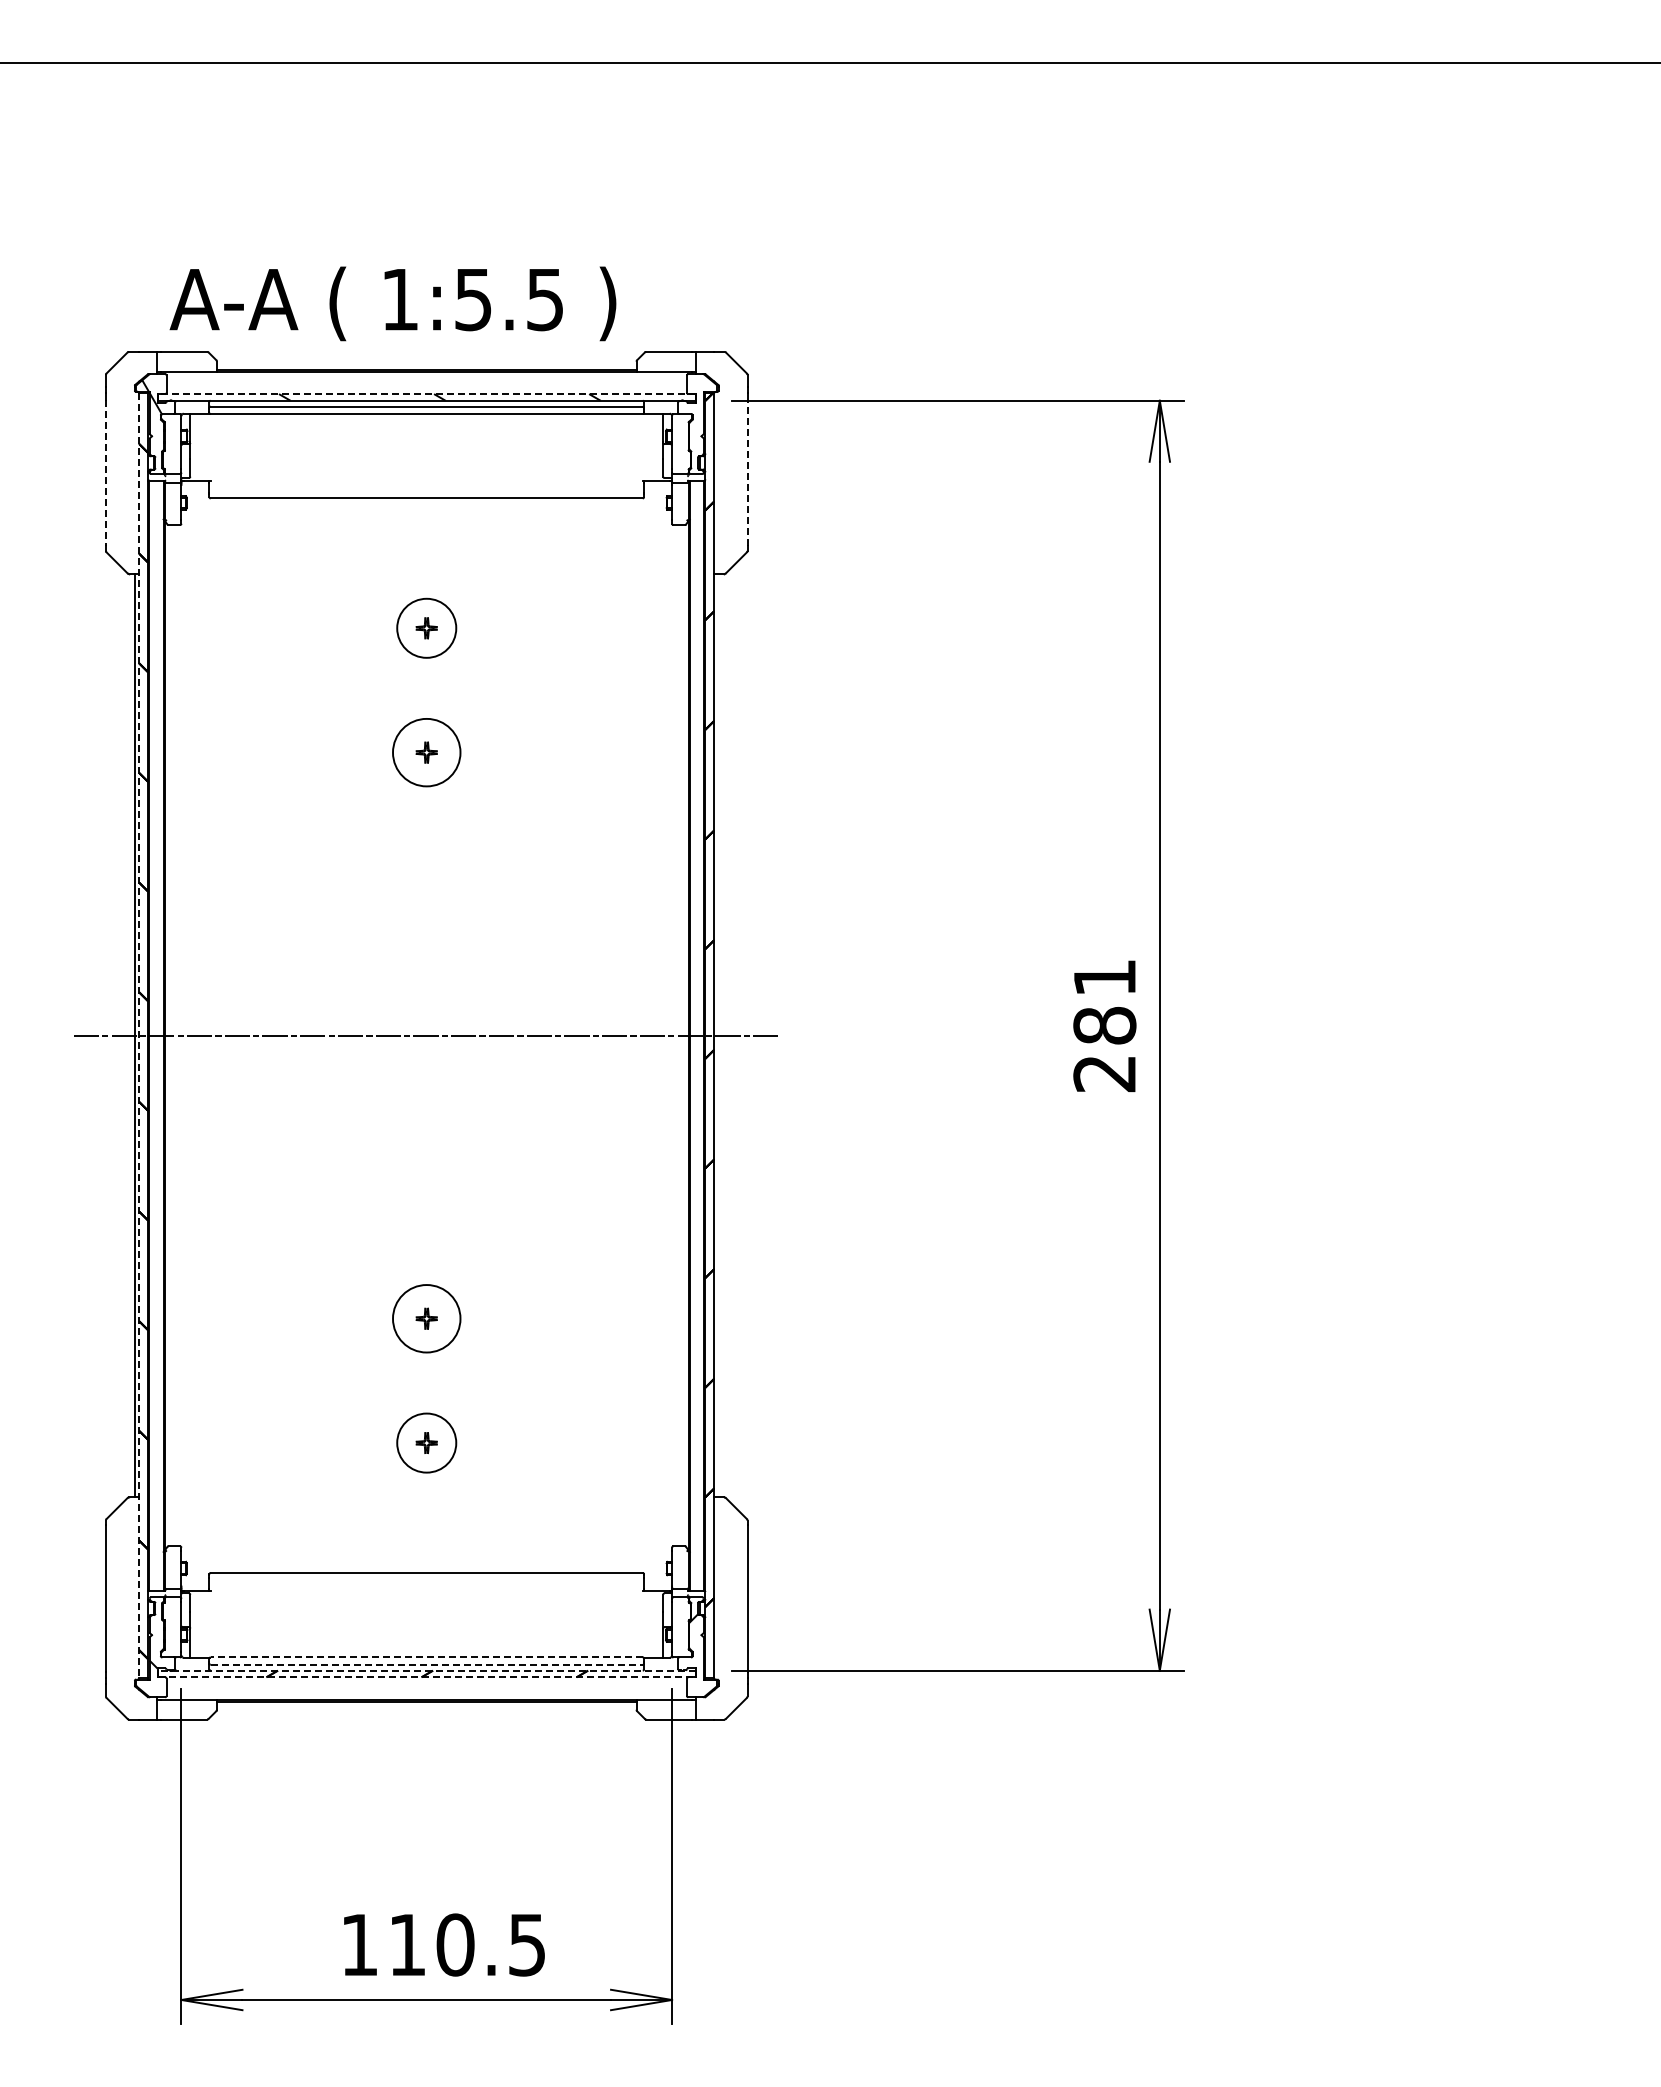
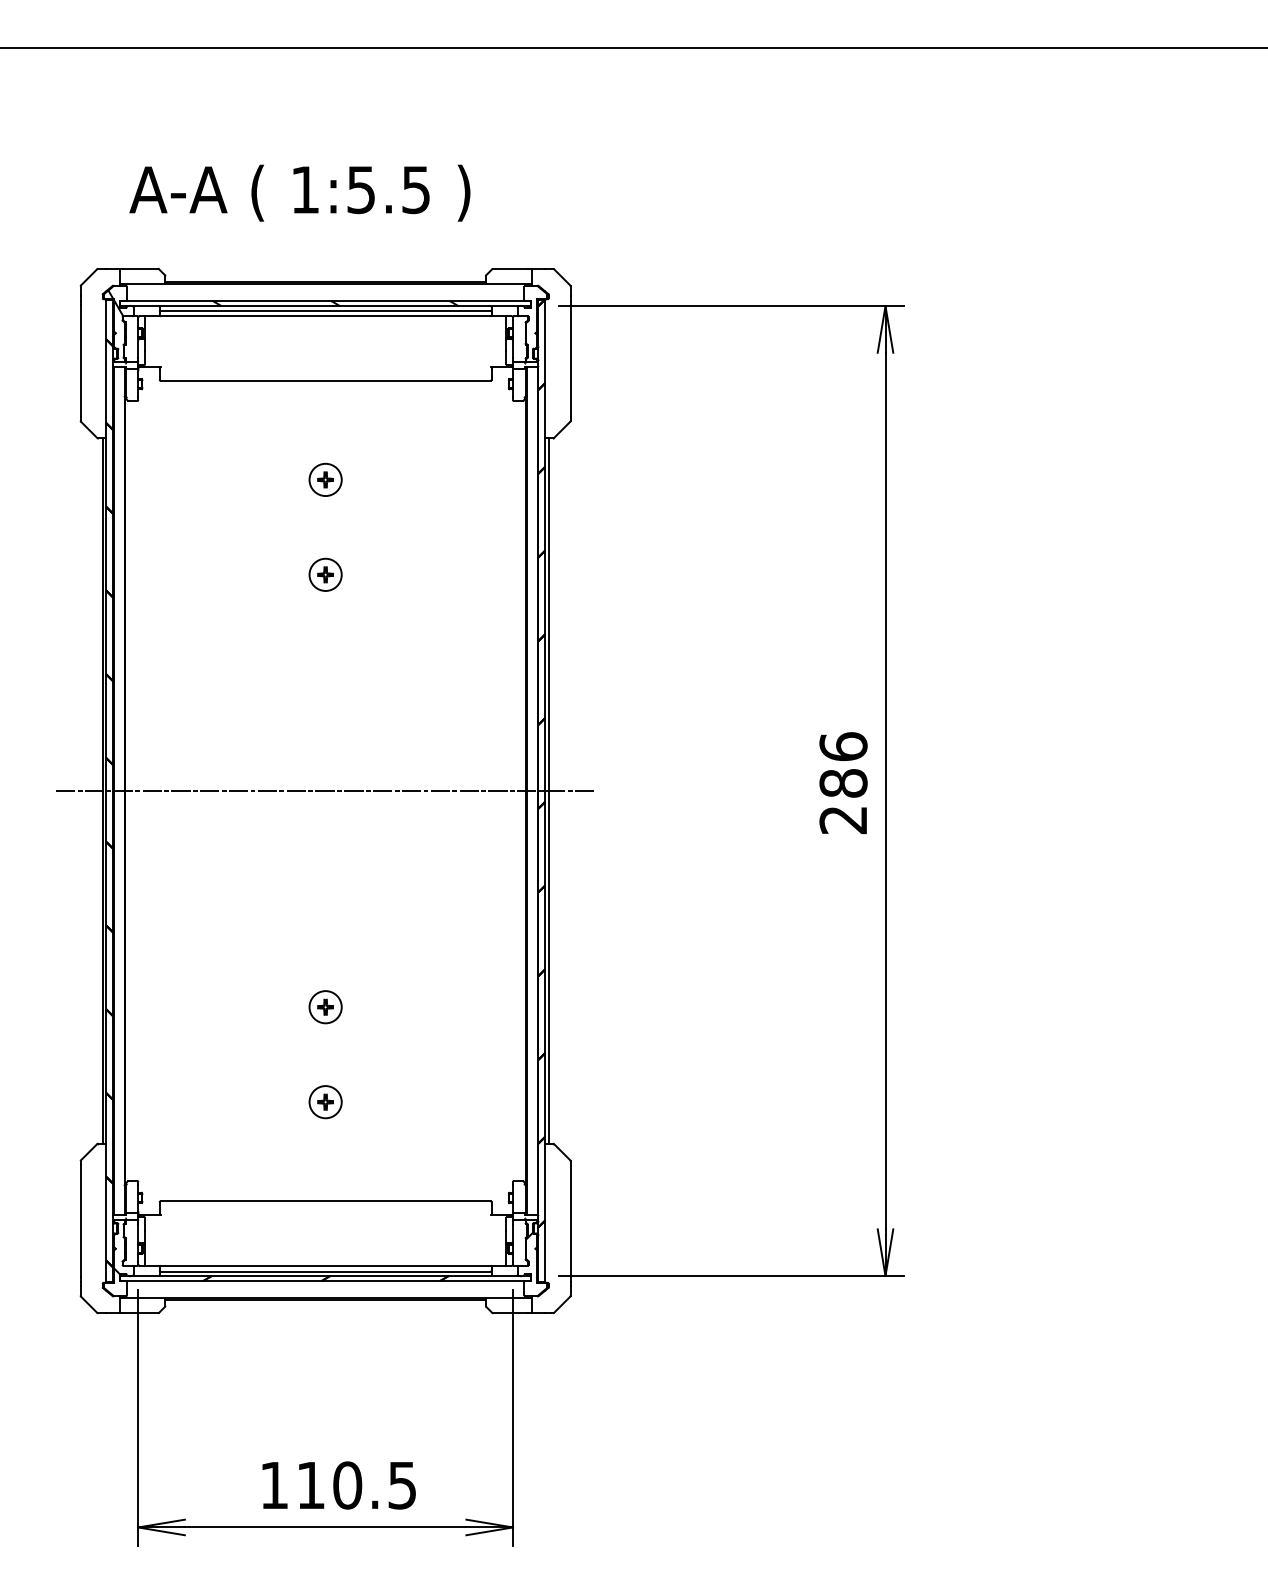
text: (392, 303) -> (299, 192), moved
line: (426, 394) -> (325, 301), dashed -> solid
line: (747, 472) -> (570, 360), dashed -> solid
line: (105, 473) -> (80, 361), dashed -> solid
circle: (426, 628) -> (325, 480), size x0.71
circle: (426, 752) -> (325, 574), size x0.62
text: (1104, 977) -> (843, 746), 281 -> 286
line: (718, 1035) -> (548, 790), added
line: (139, 1036) -> (106, 791), dashed -> solid
circle: (426, 1318) -> (325, 1007), size x0.62
circle: (426, 1443) -> (325, 1102), size x0.71
line: (426, 1657) -> (325, 1265), dashed -> solid
line: (427, 1664) -> (326, 1271), dashed -> solid
line: (426, 1670) -> (325, 1275), dashed -> solid
line: (427, 1677) -> (326, 1281), dashed -> solid

